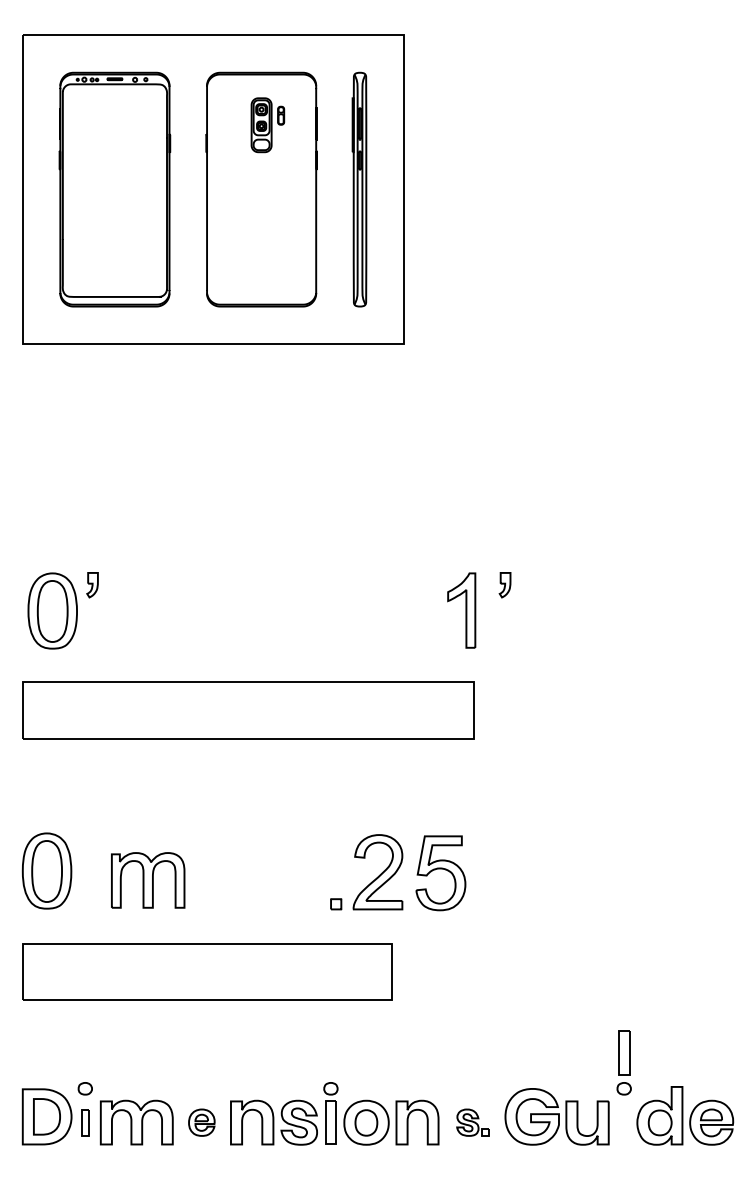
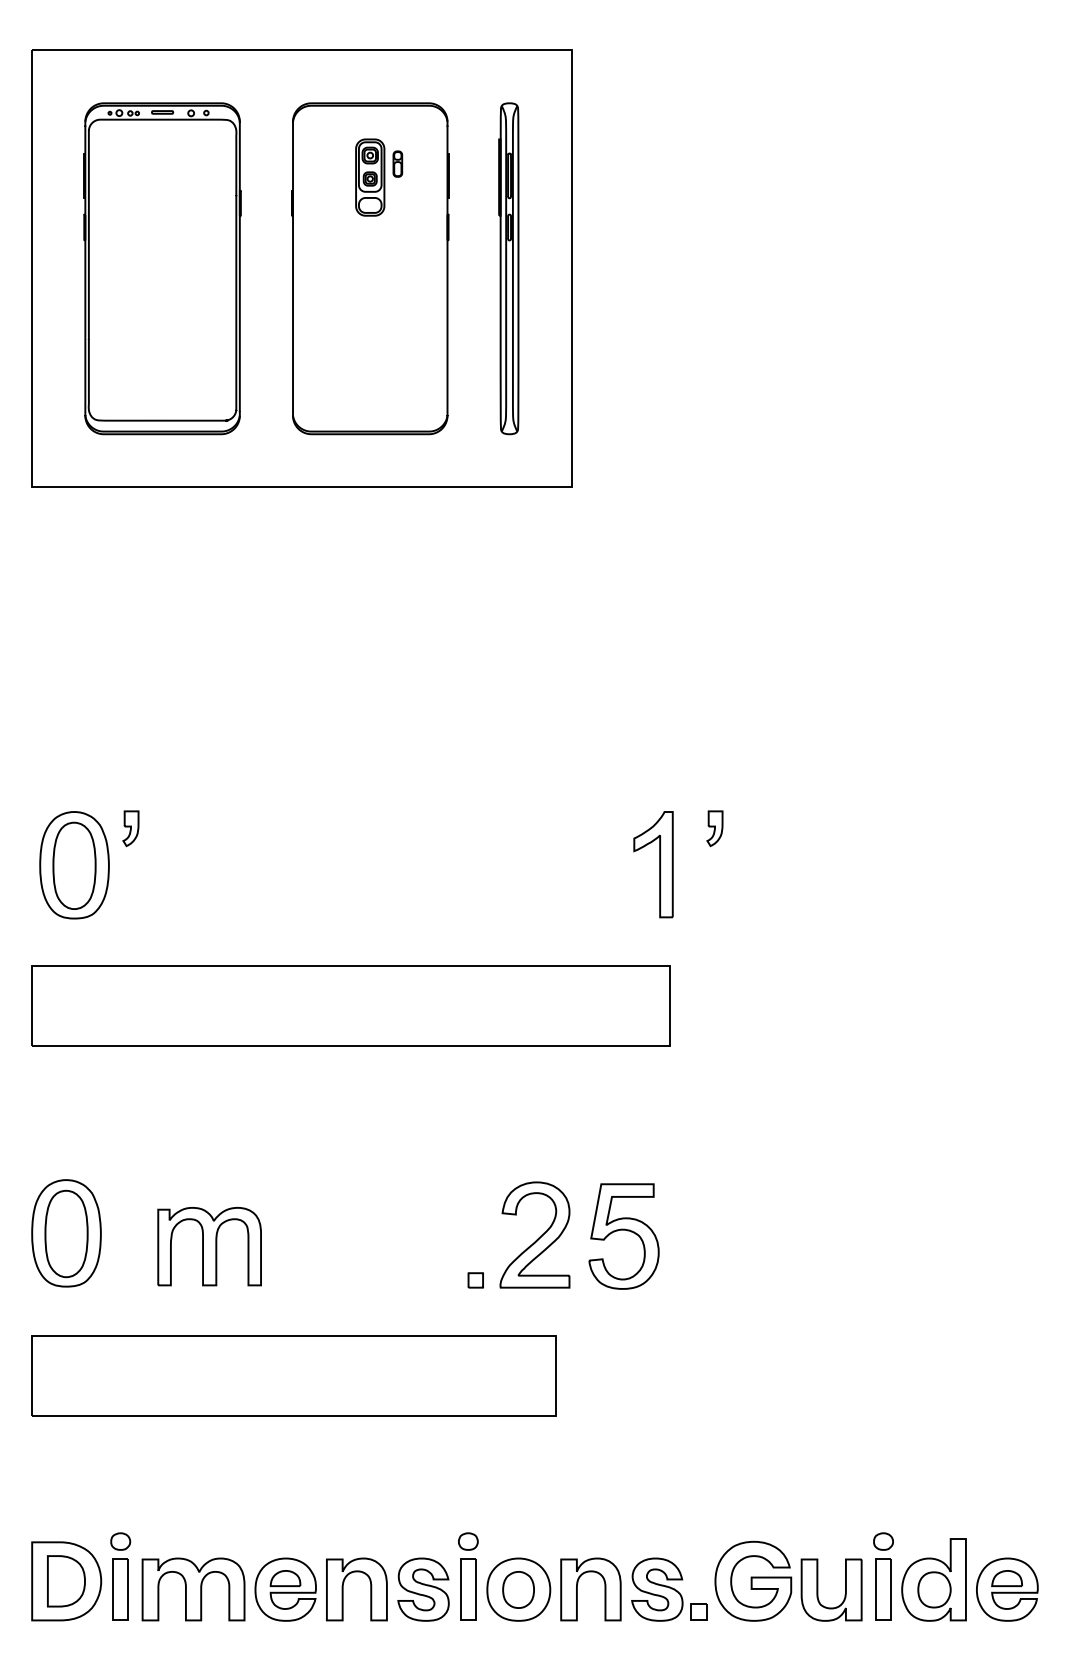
part: (624, 1052) -> (883, 1589), moved
part: (85, 1122) -> (120, 1589), size x1.67
part: (201, 1122) -> (285, 1589), size x1.67
part: (473, 1122) -> (669, 1589), size x1.67

